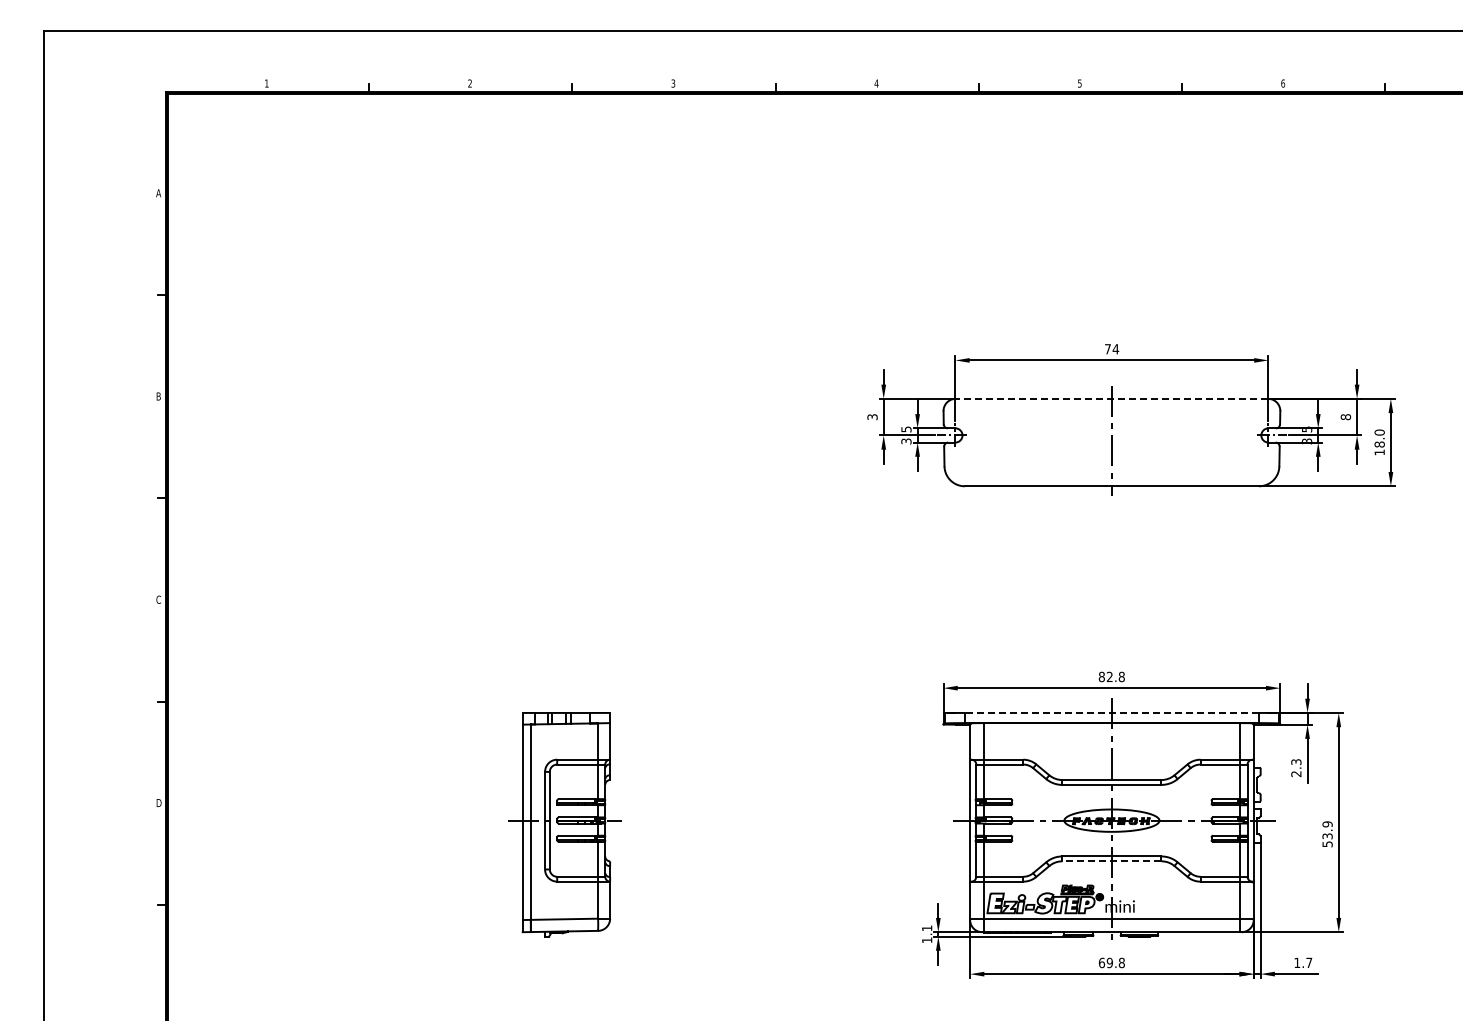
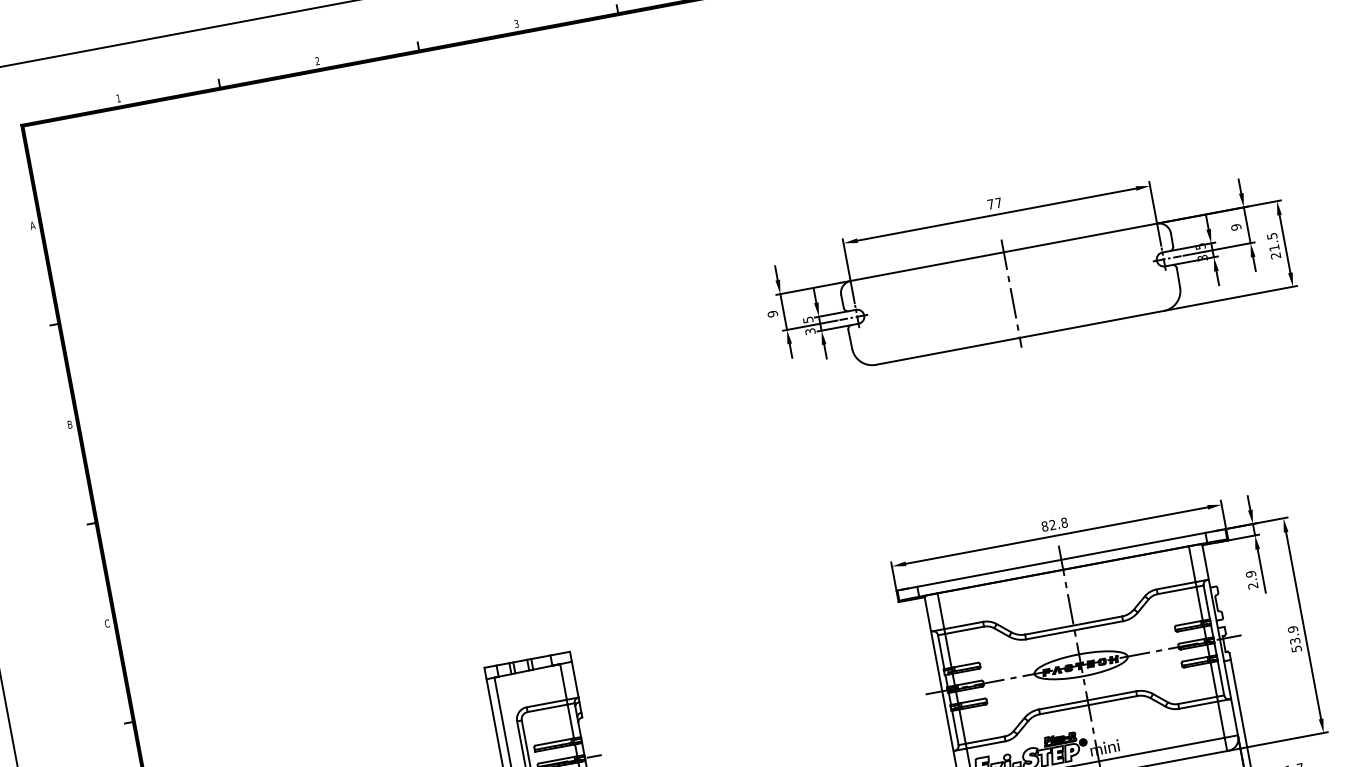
text: (1115, 349) -> (998, 203), 74 -> 77
line: (1111, 398) -> (1003, 252), dashed -> solid
text: (872, 417) -> (772, 314), 3 -> 9
text: (1346, 417) -> (1236, 227), 8 -> 9
text: (1379, 442) -> (1273, 245), 18.0 -> 21.5
line: (1111, 712) -> (1060, 559), dashed -> solid
text: (1296, 762) -> (1251, 574), 2.3 -> 2.9
line: (1111, 861) -> (1088, 705), dashed -> solid

